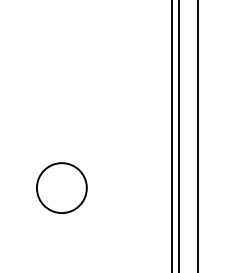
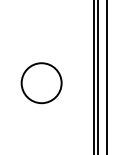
circle: (61, 188) -> (41, 83), size x1.67

